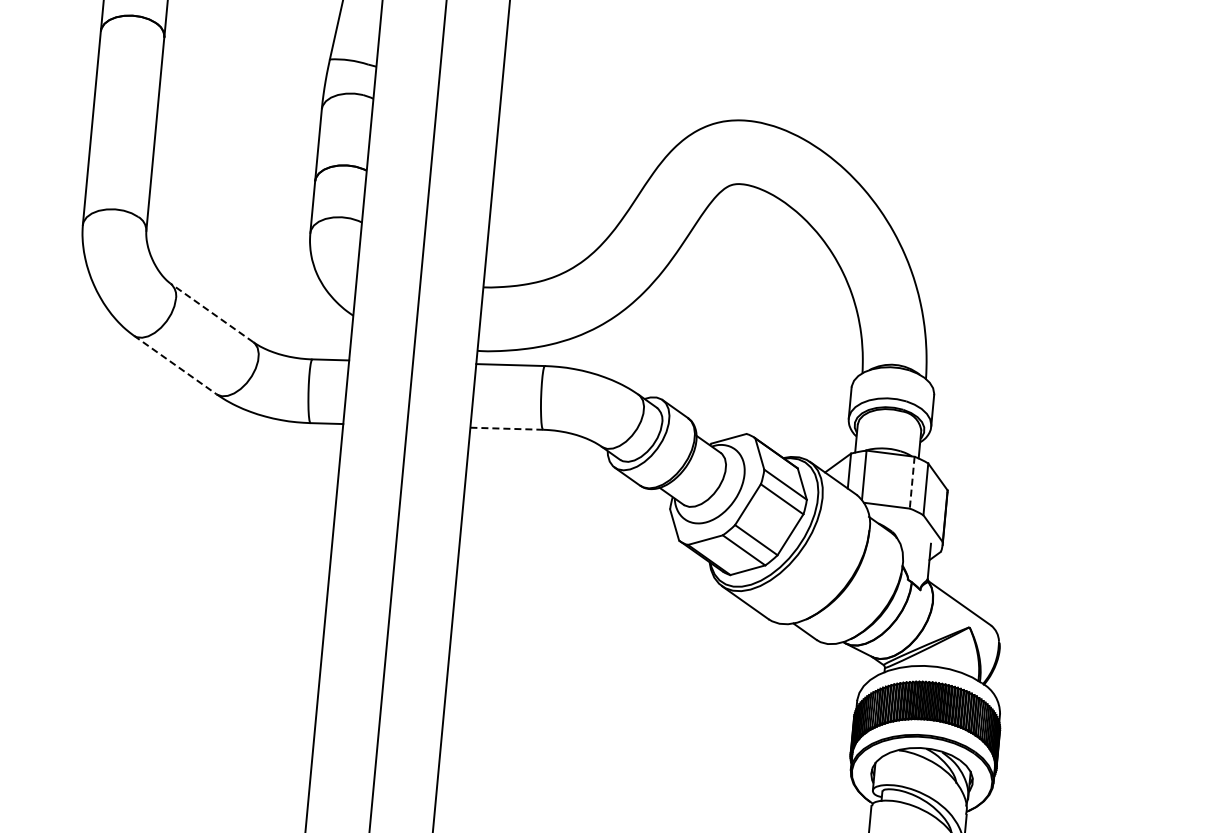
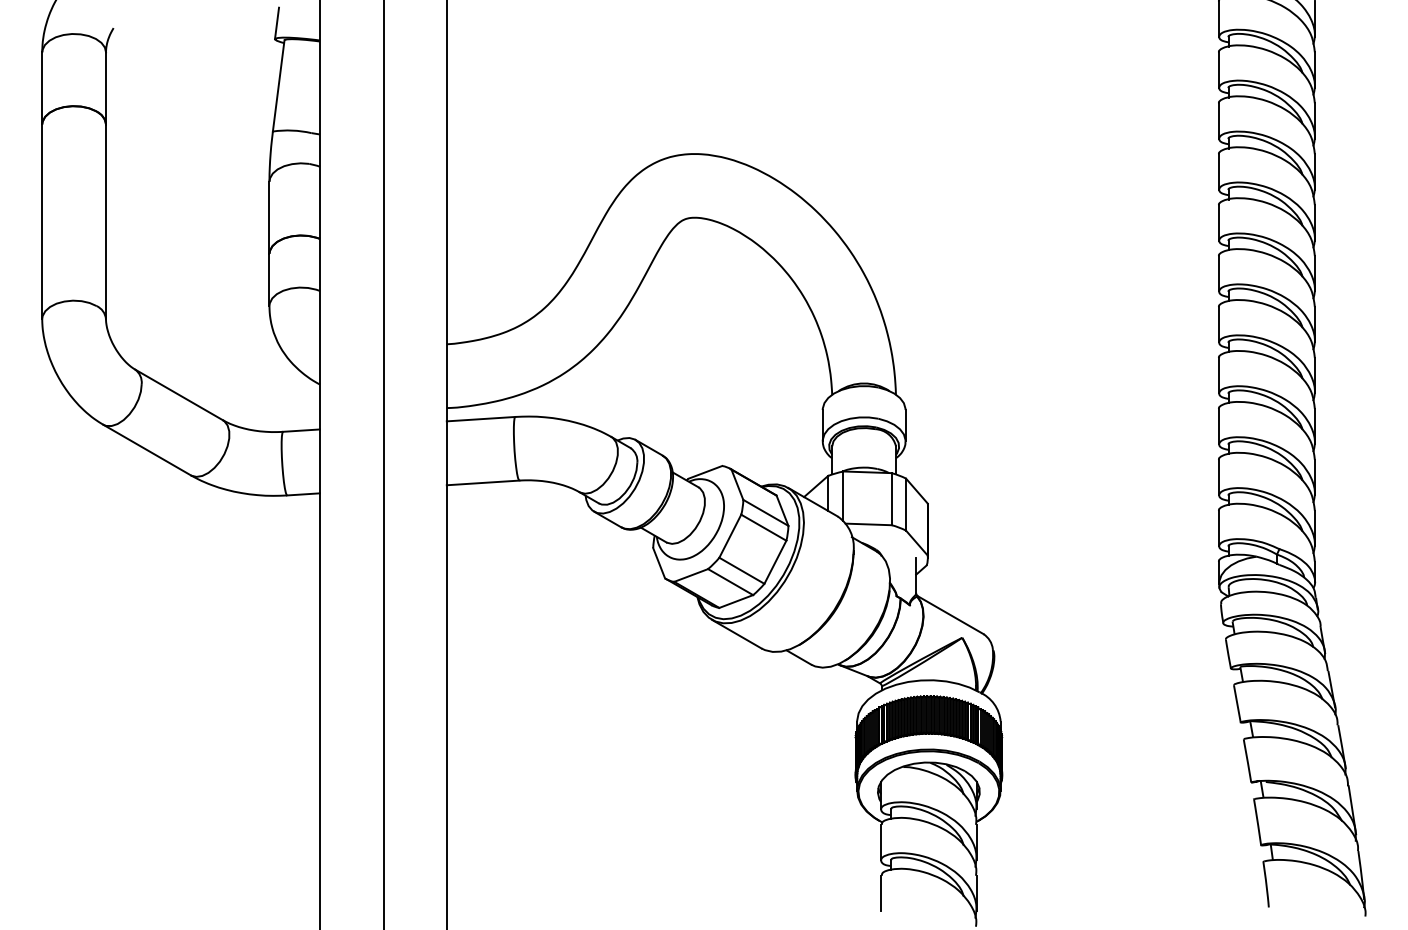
line: (212, 312) -> (179, 394), dashed -> solid
line: (175, 365) -> (147, 450), dashed -> solid
line: (507, 428) -> (483, 482), dashed -> solid
line: (911, 482) -> (891, 499), dashed -> solid

